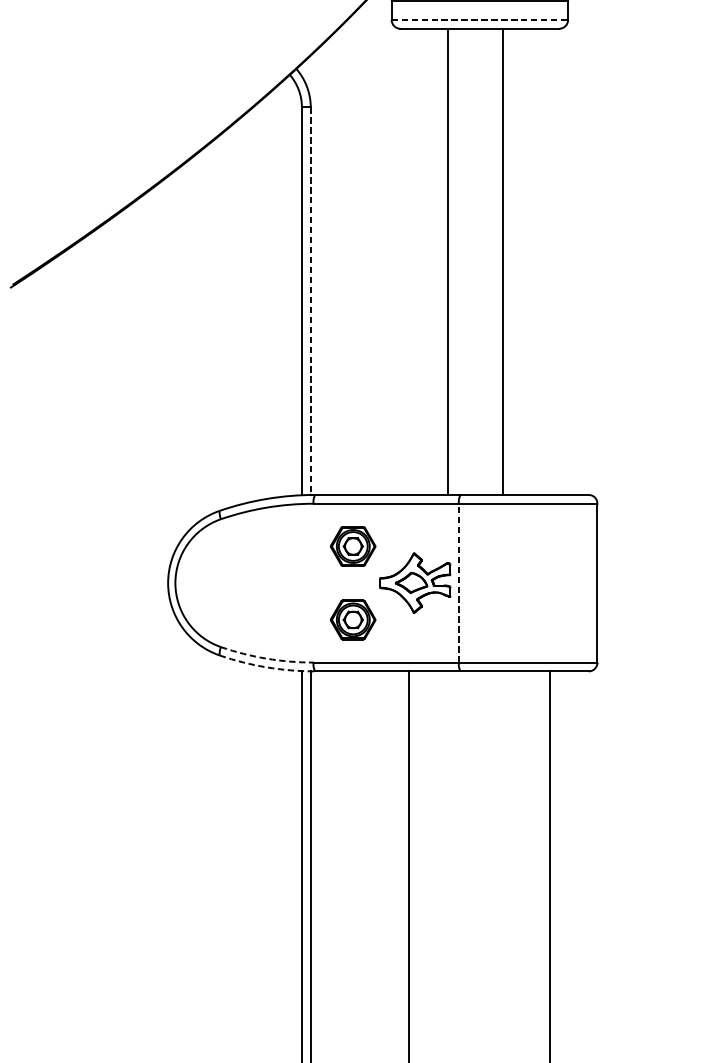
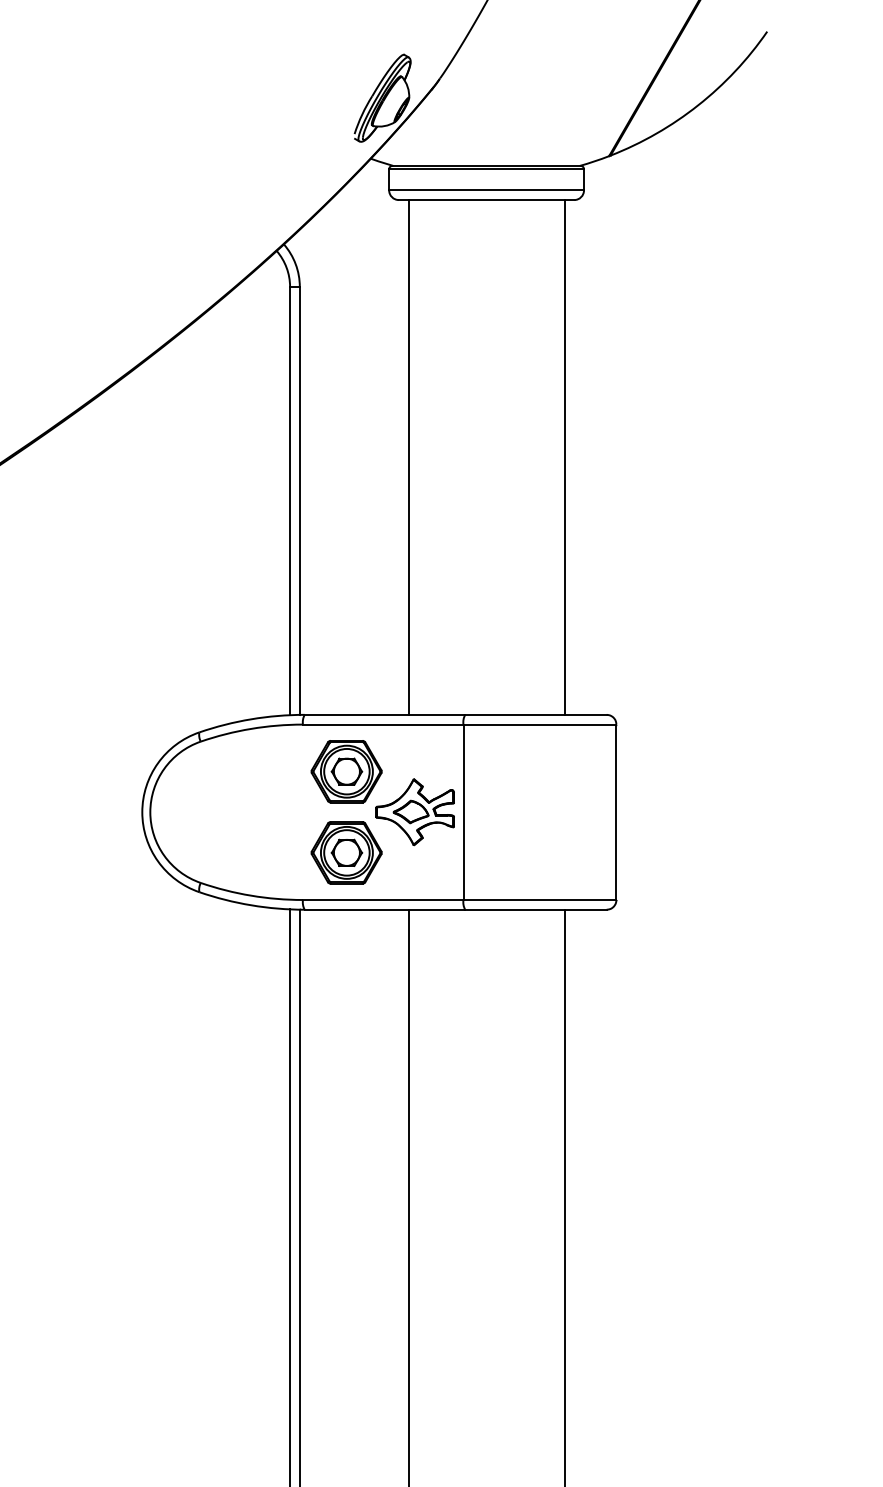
line: (480, 20) -> (487, 190), dashed -> solid
line: (448, 261) -> (408, 457), moved
line: (503, 261) -> (564, 457), moved
line: (310, 300) -> (299, 500), dashed -> solid
part: (353, 546) -> (346, 771), size x1.43
line: (458, 583) -> (463, 812), dashed -> solid
part: (353, 619) -> (346, 852), size x1.43
arc: (267, 658) -> (251, 895), dashed -> solid
arc: (267, 667) -> (251, 905), dashed -> solid

